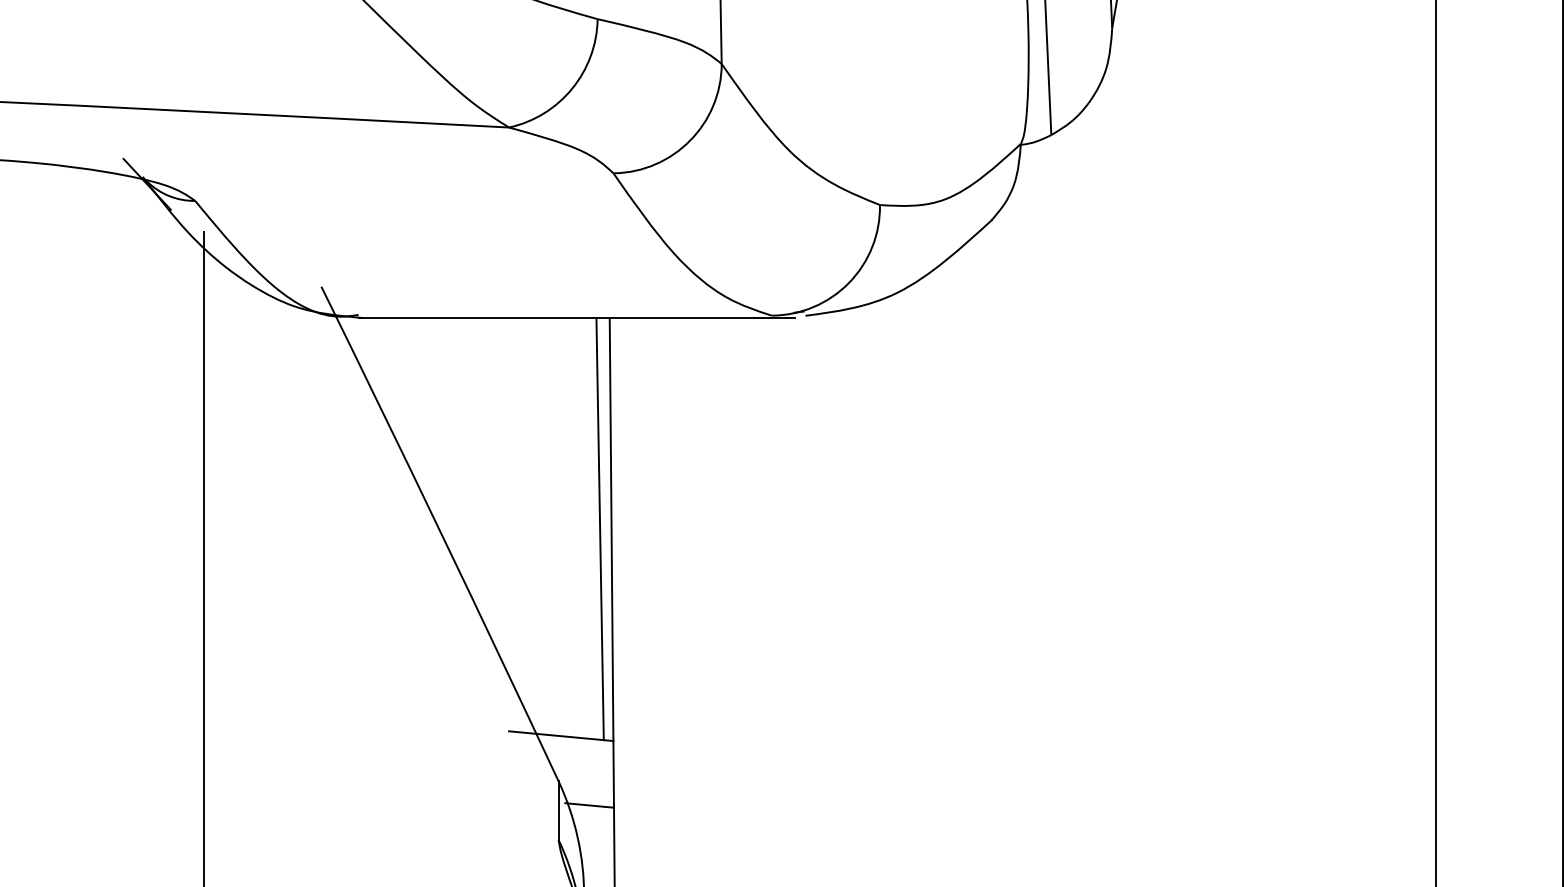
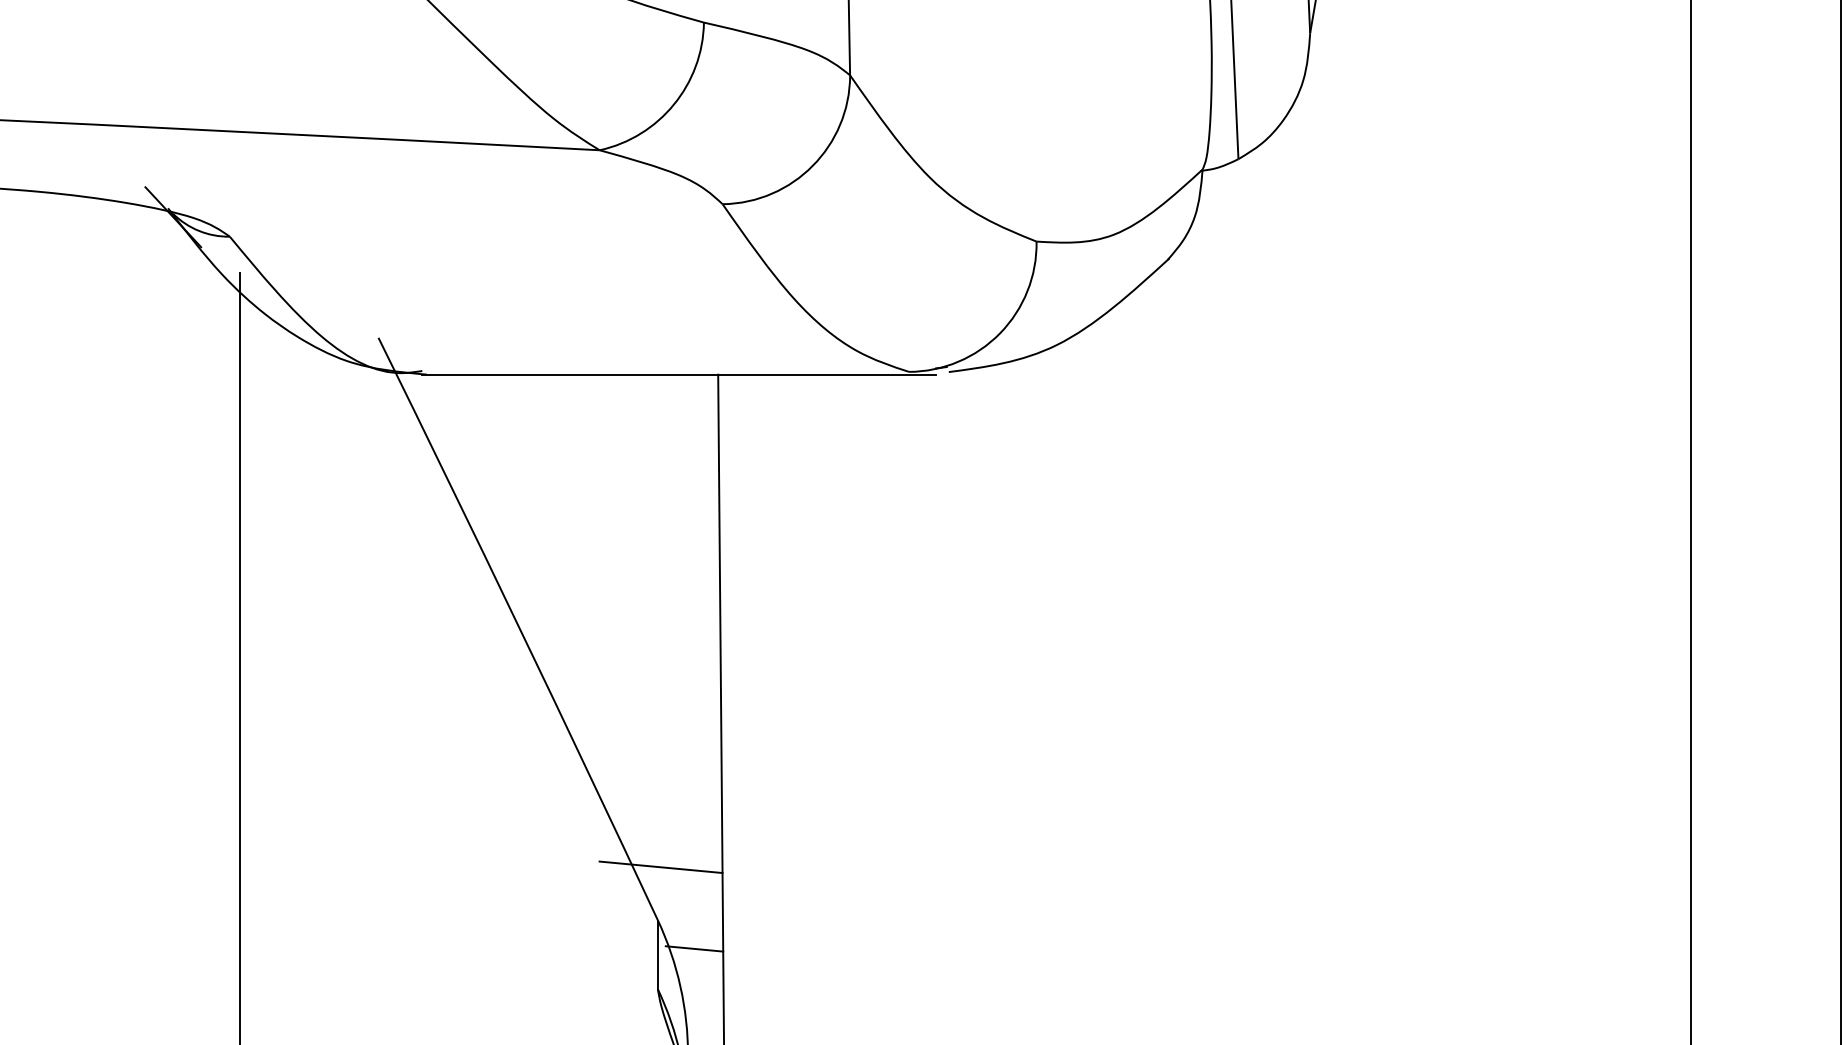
line: (599, 529) -> (706, 623), removed

